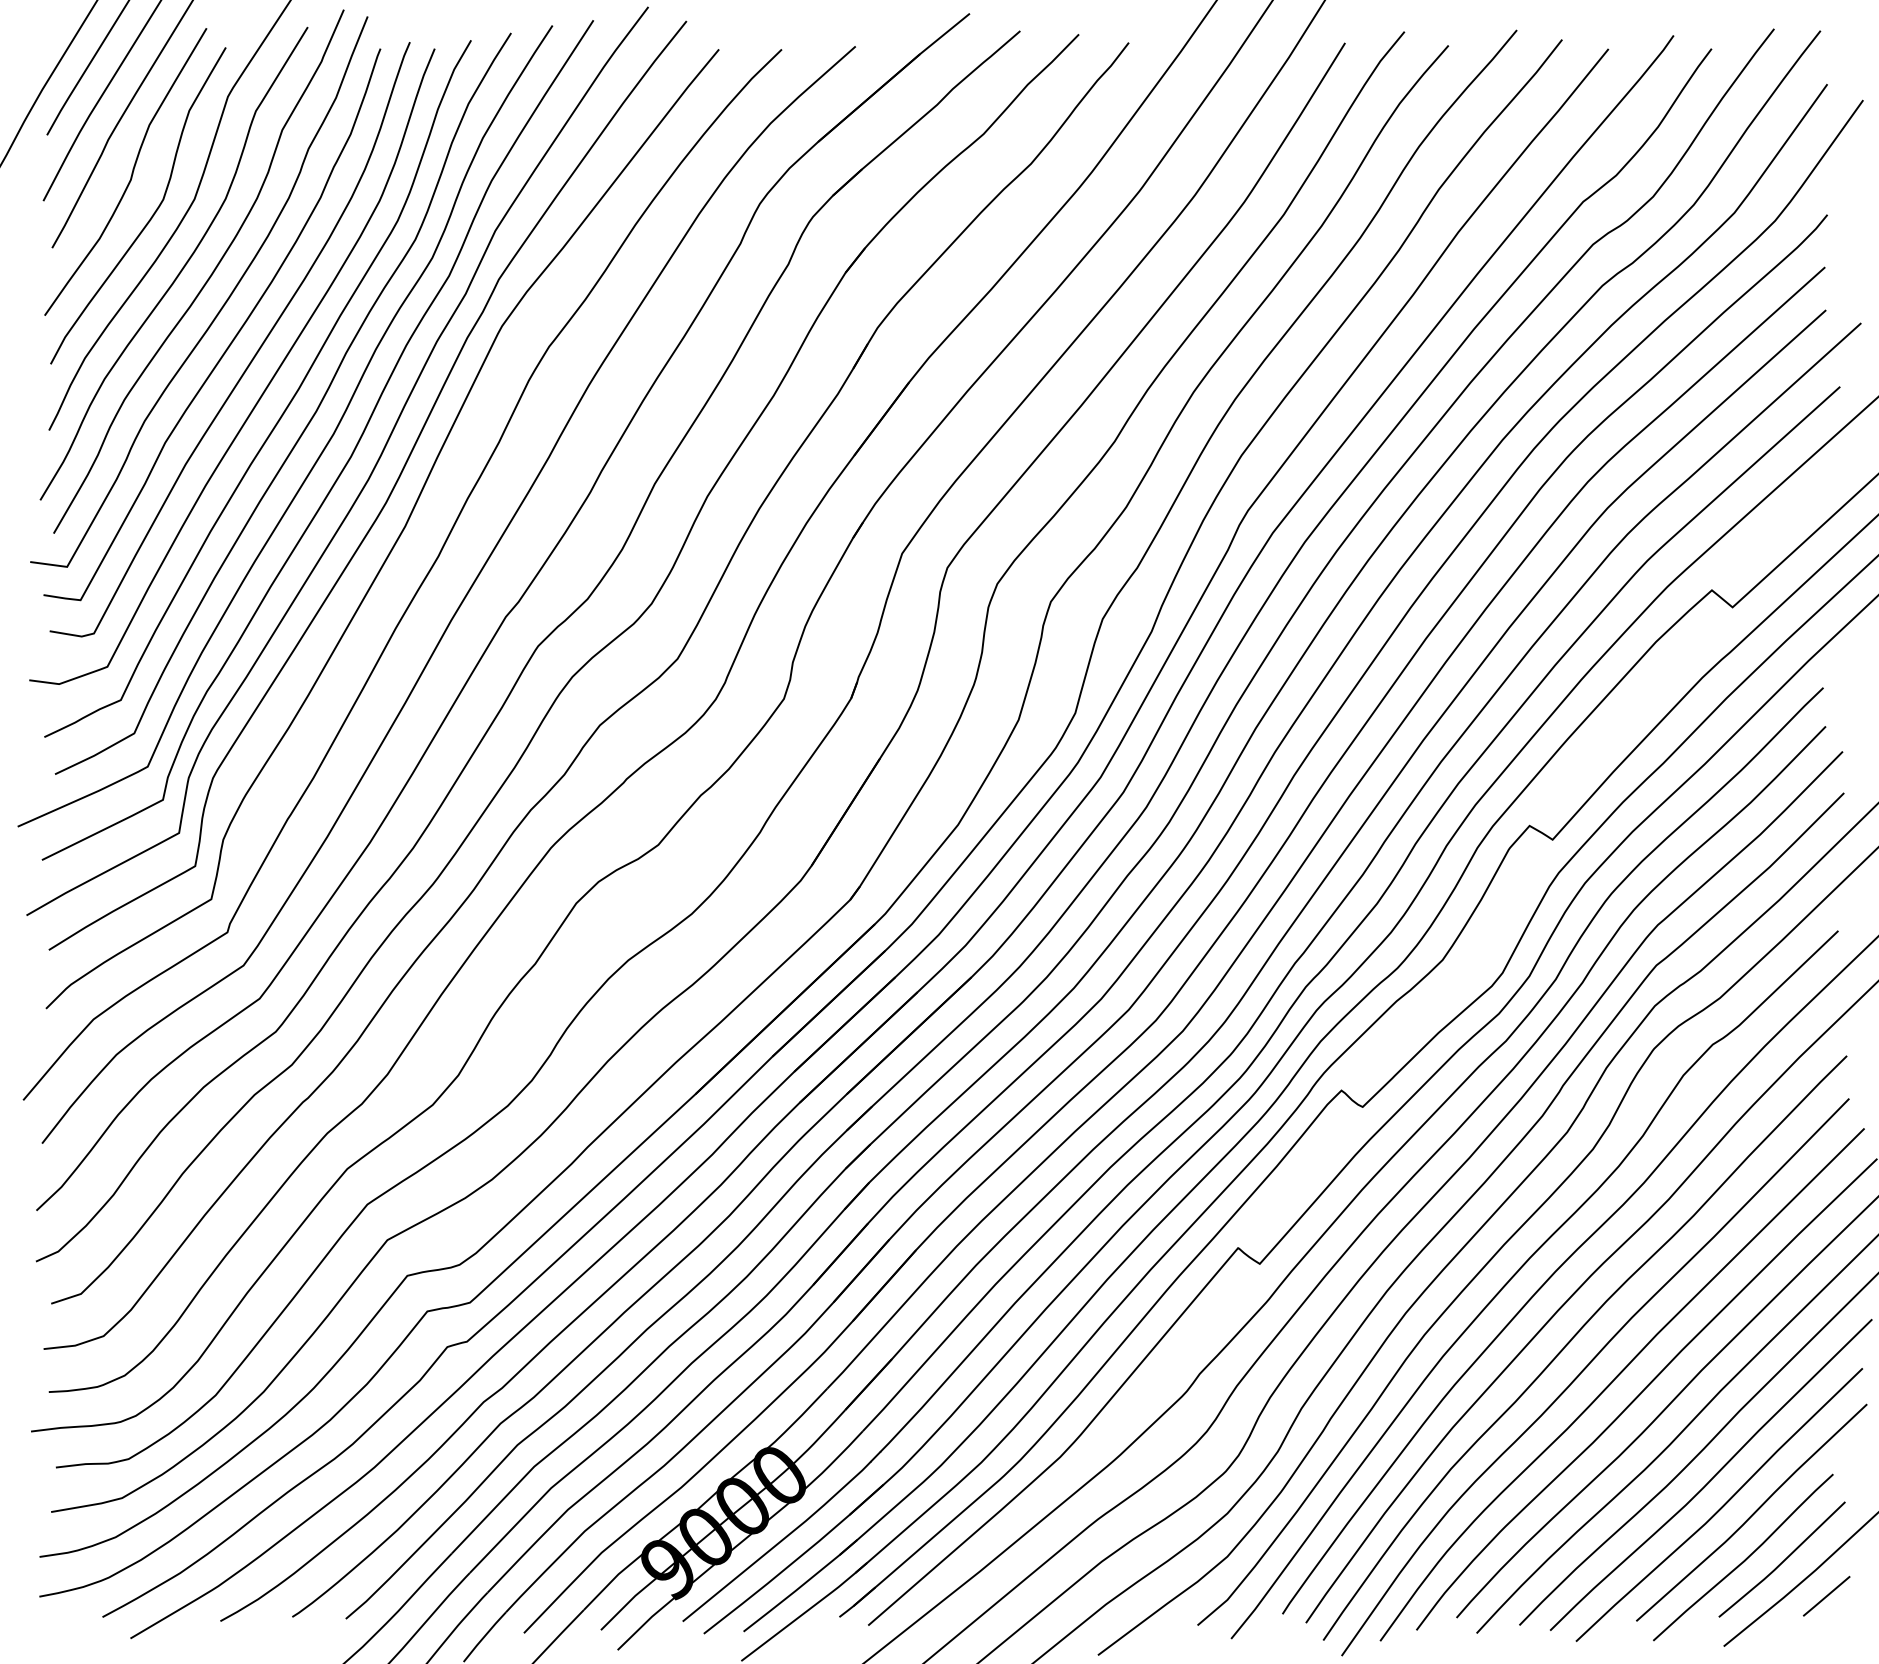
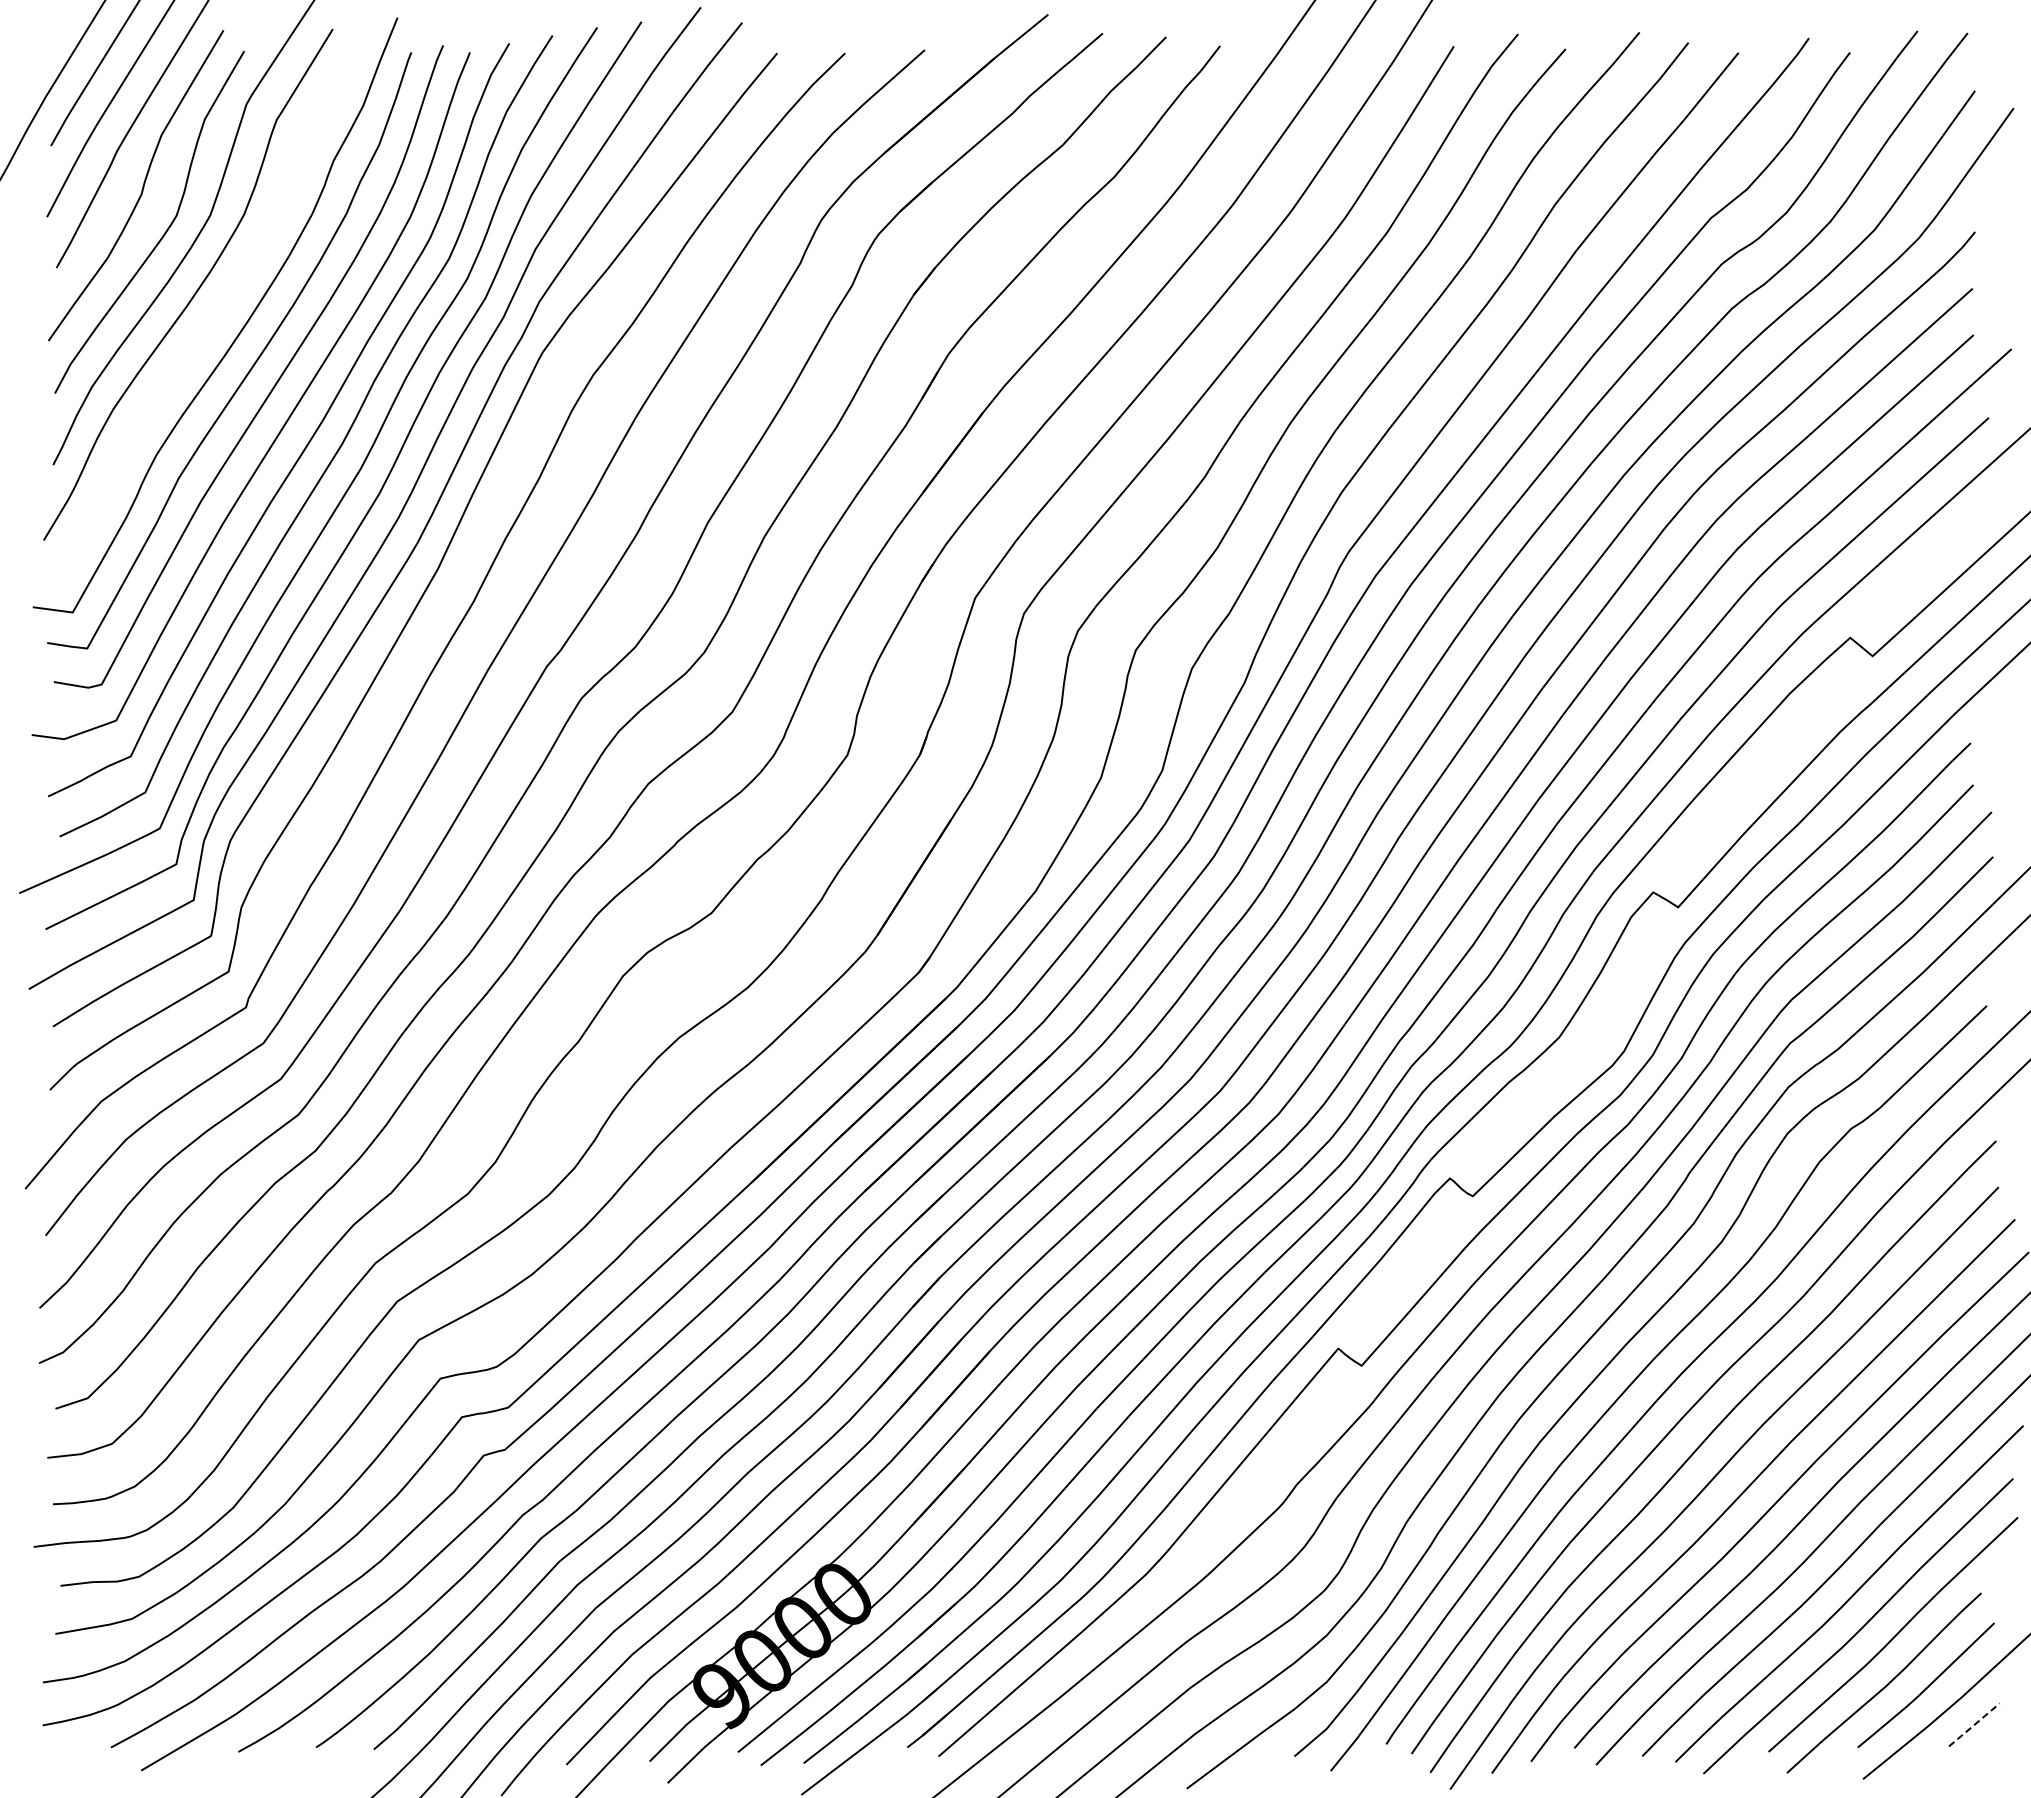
curve: (207, 279) -> (224, 301), removed
line: (1826, 1596) -> (1974, 1725), solid -> dashed

